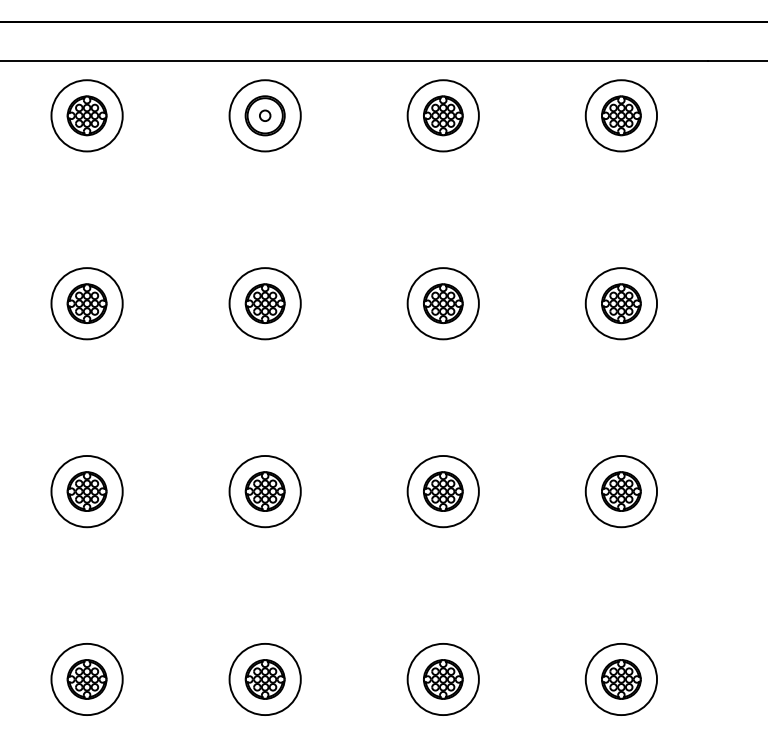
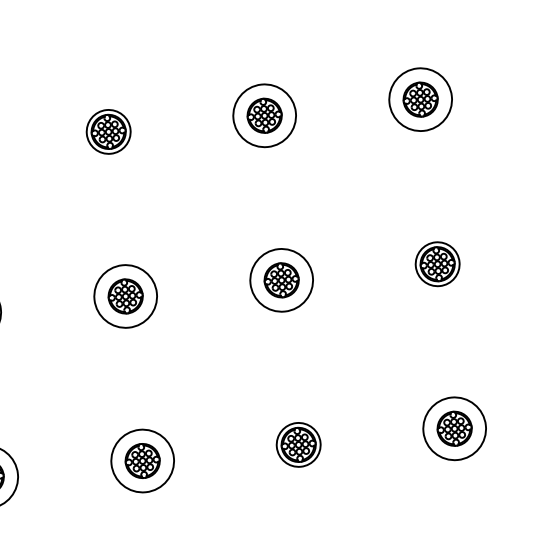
circle: (264, 303) -> (108, 131), size x0.7
circle: (621, 491) -> (437, 264), size x0.7
circle: (442, 679) -> (297, 445), size x0.7

